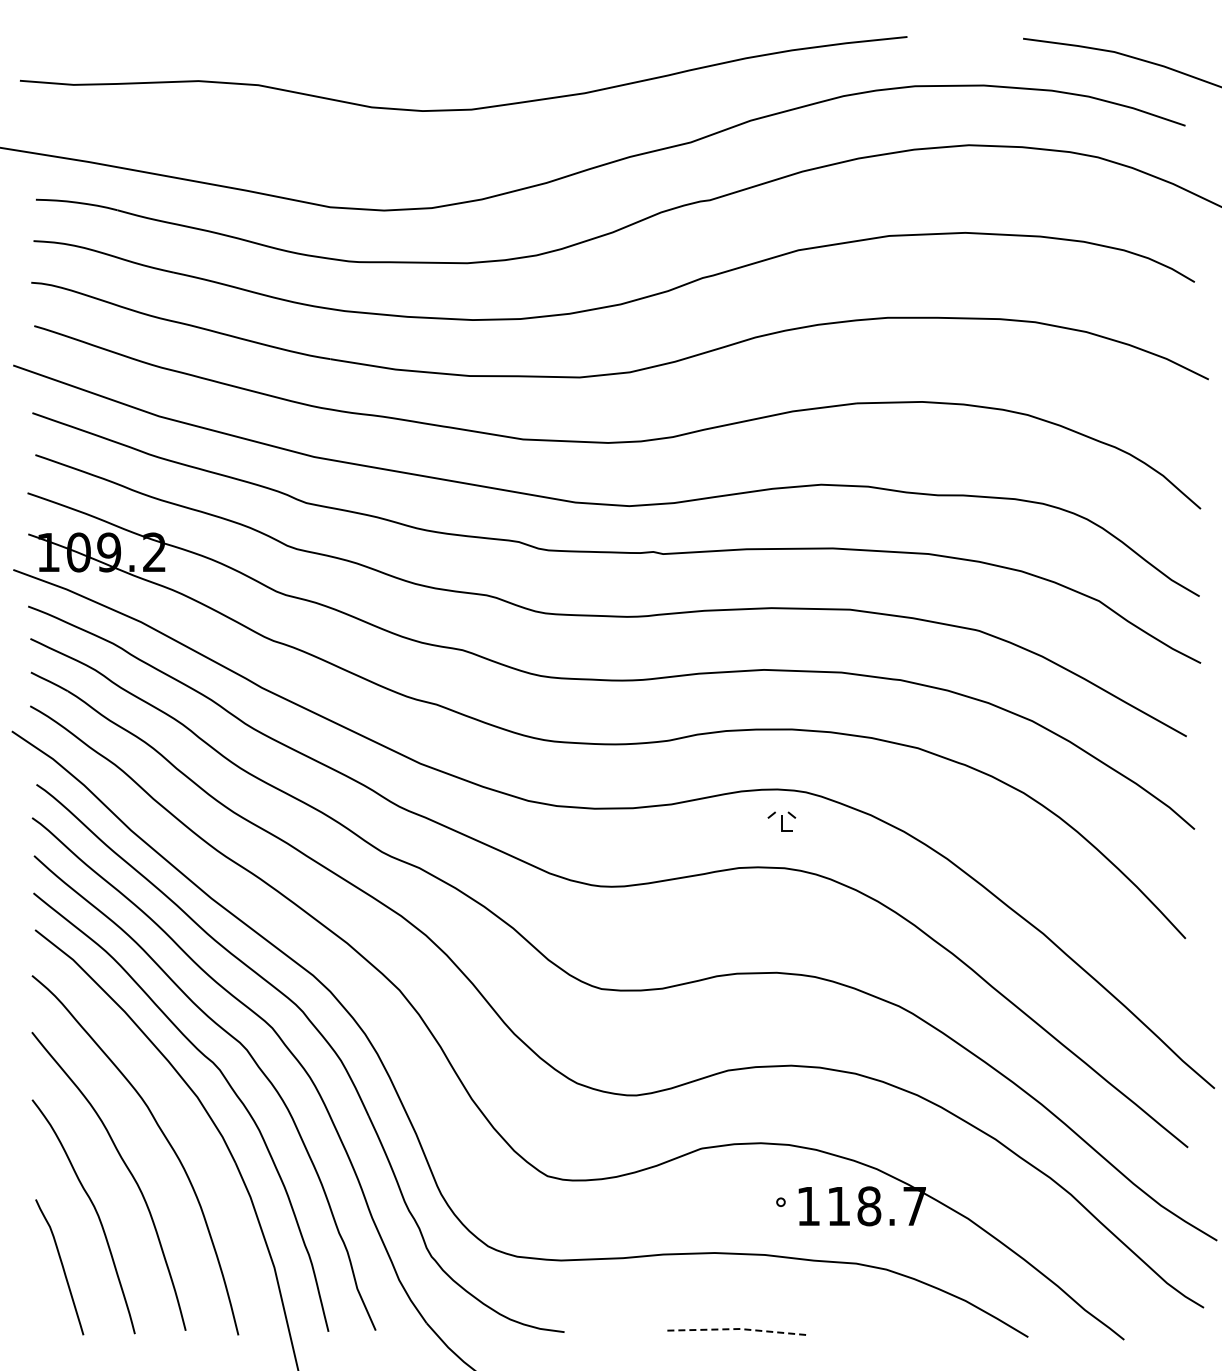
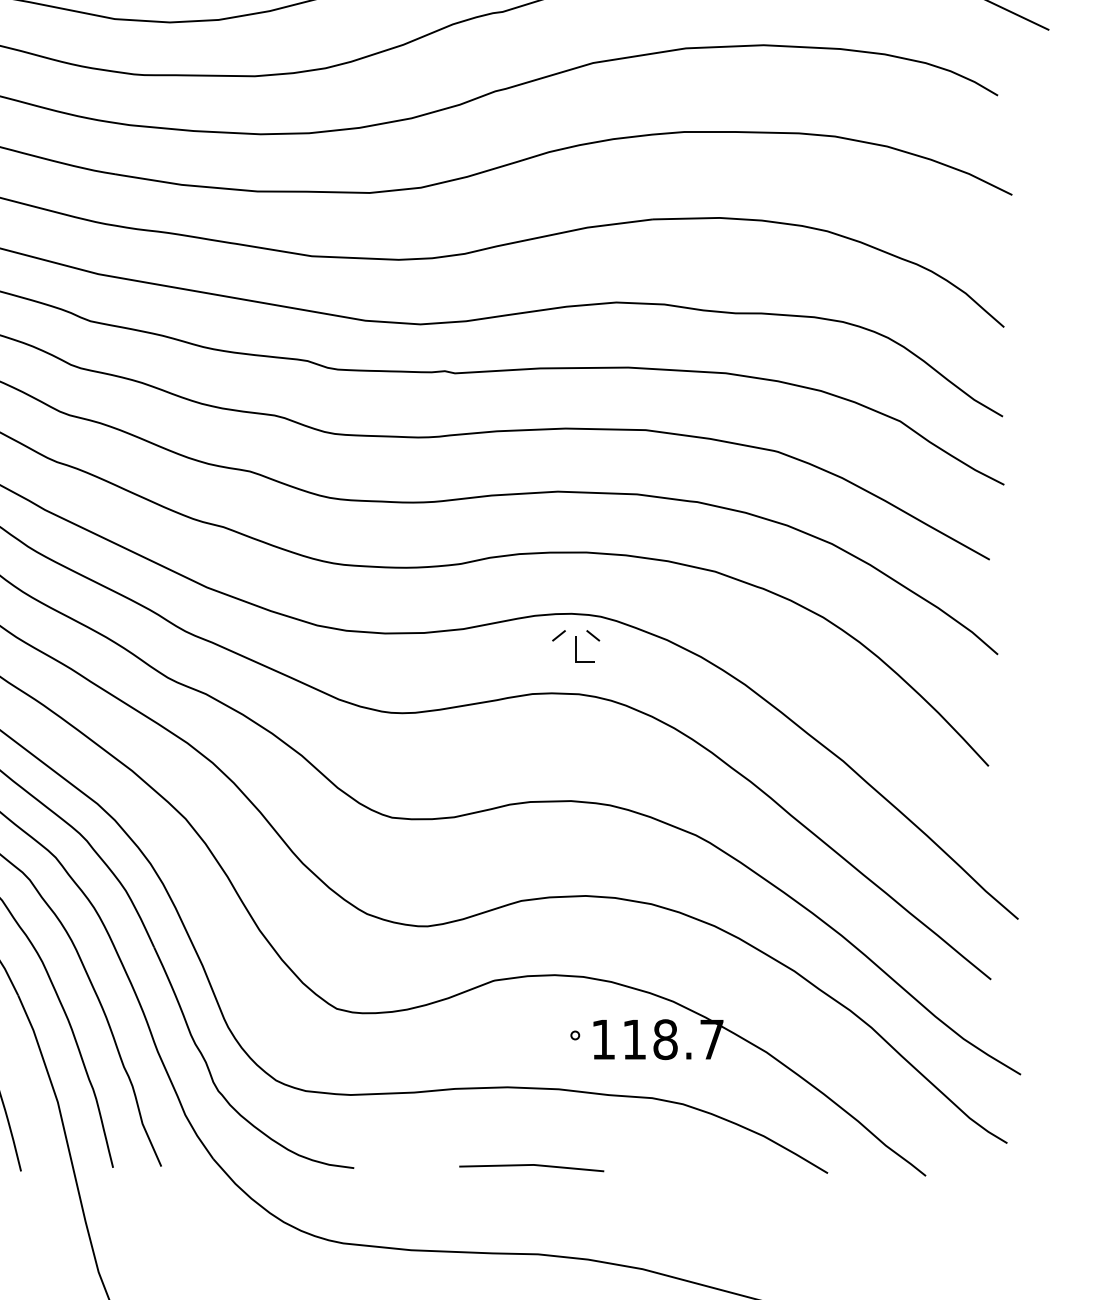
part: (781, 821) -> (575, 646), size x1.67
line: (739, 1329) -> (532, 1165), dashed -> solid

